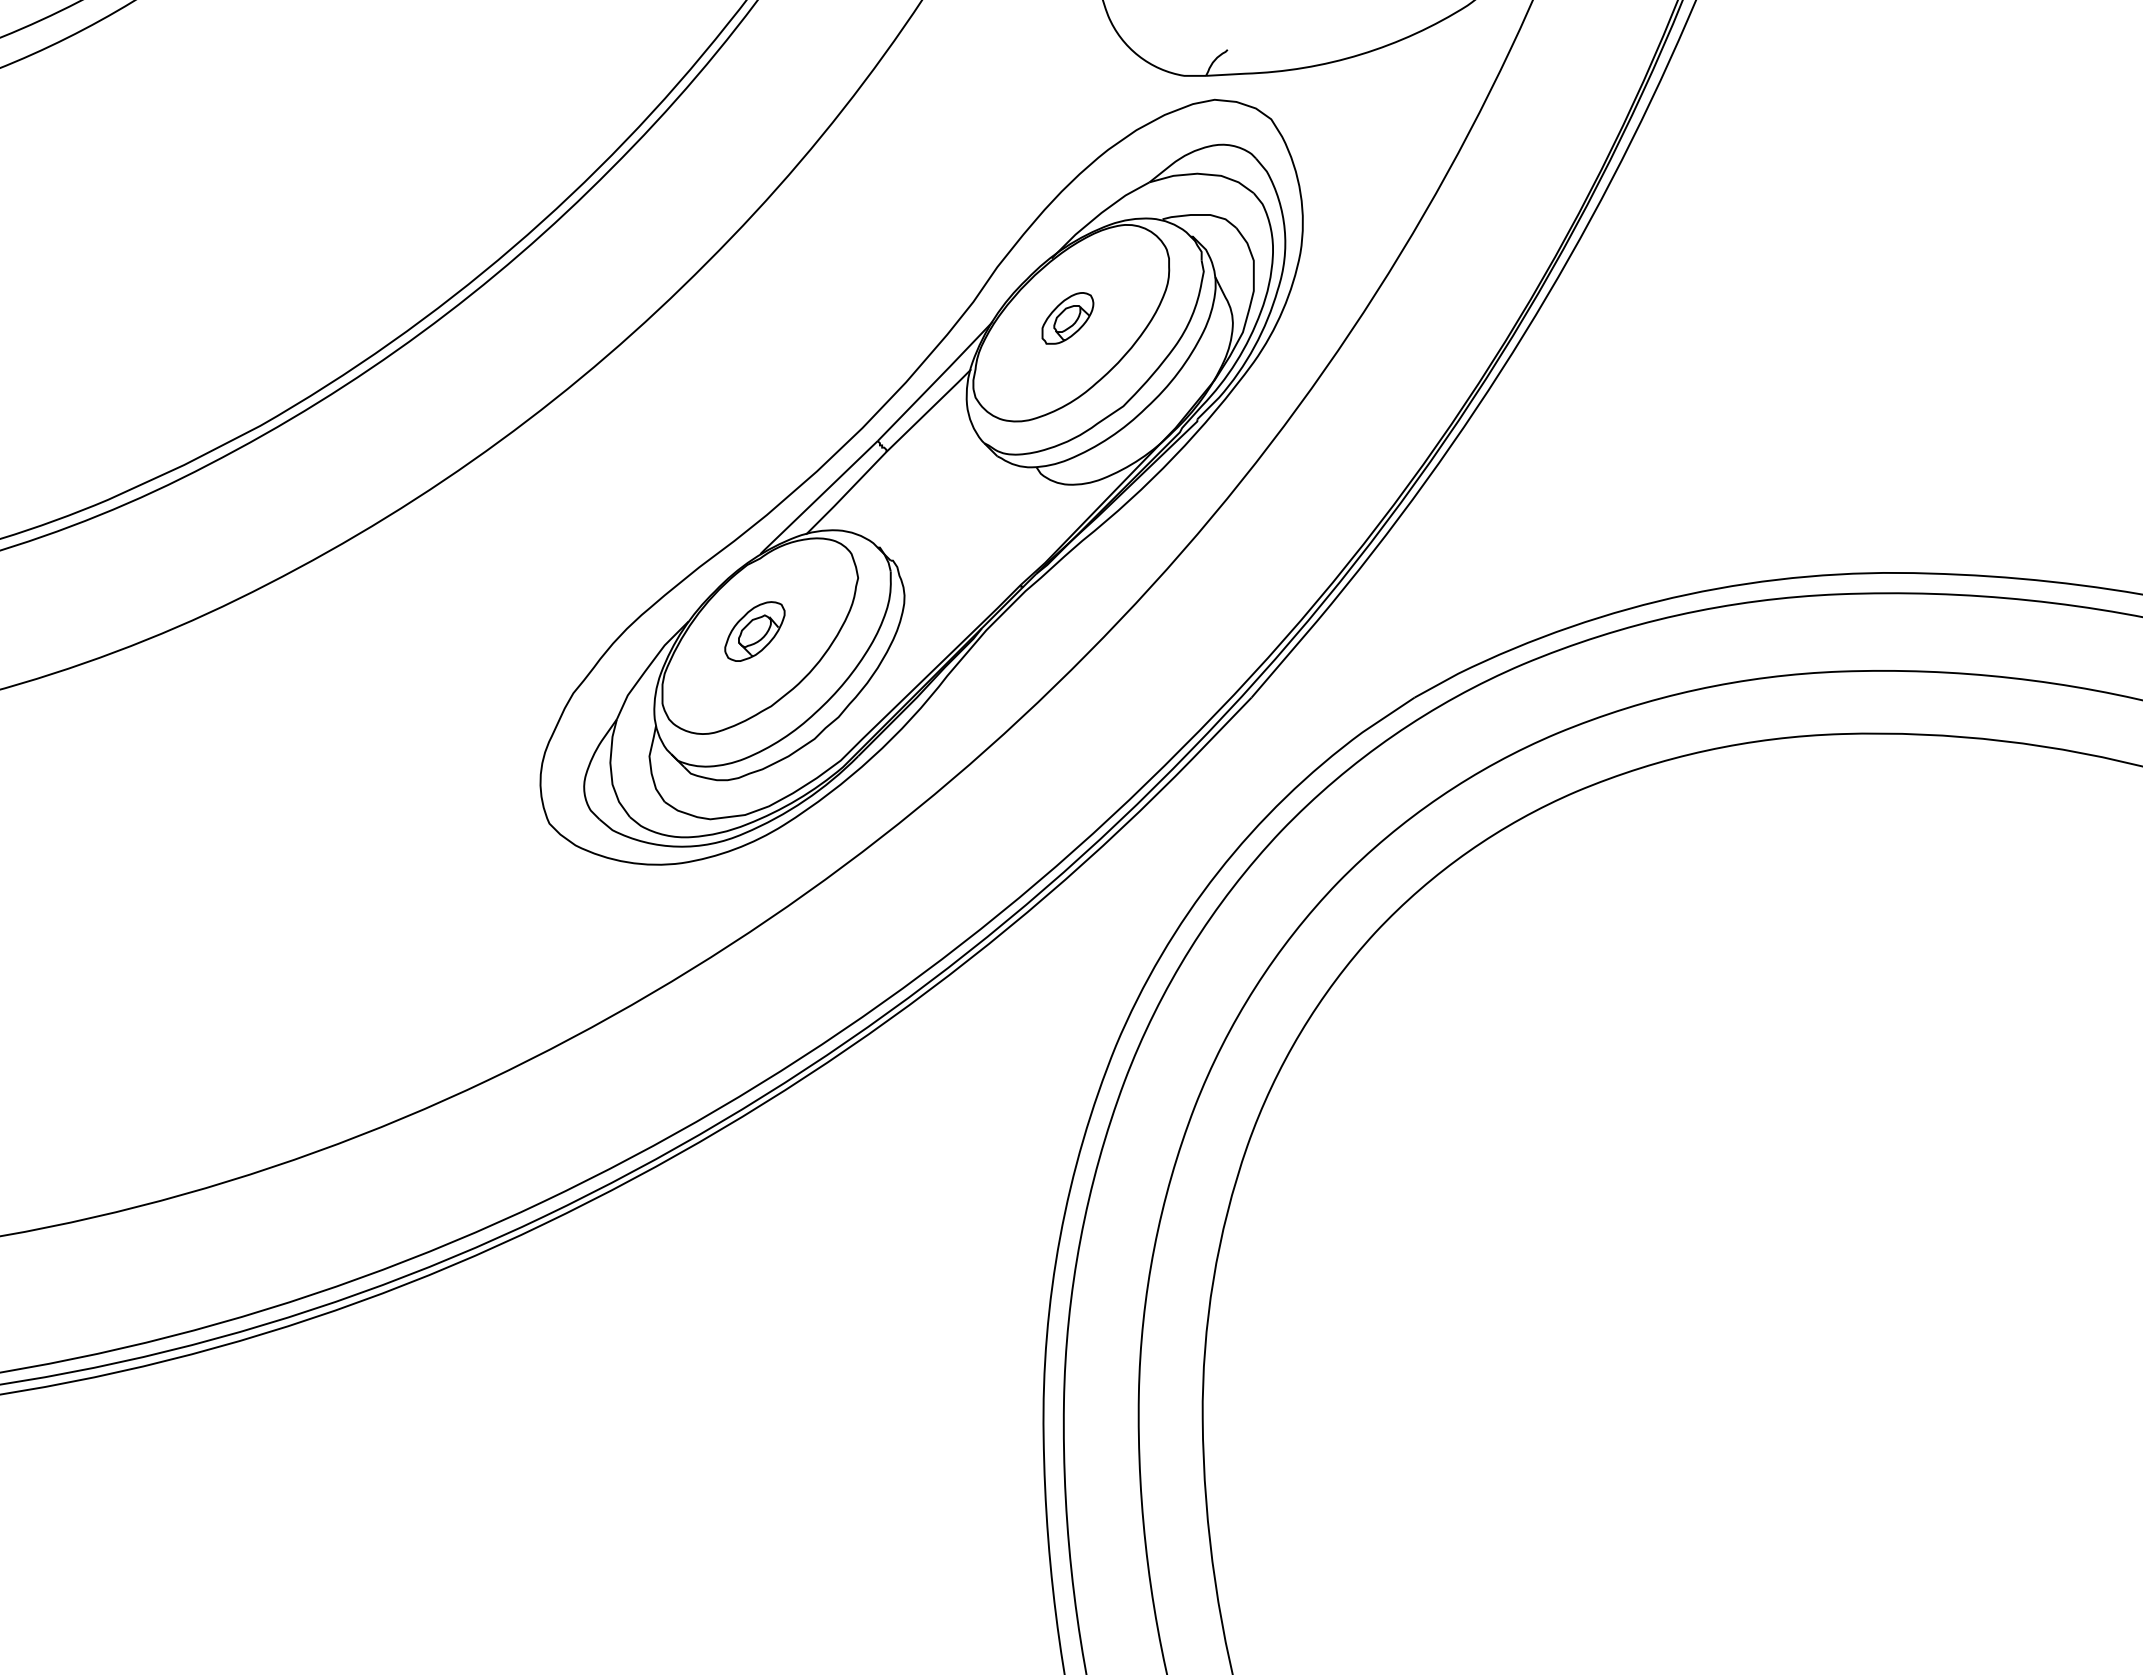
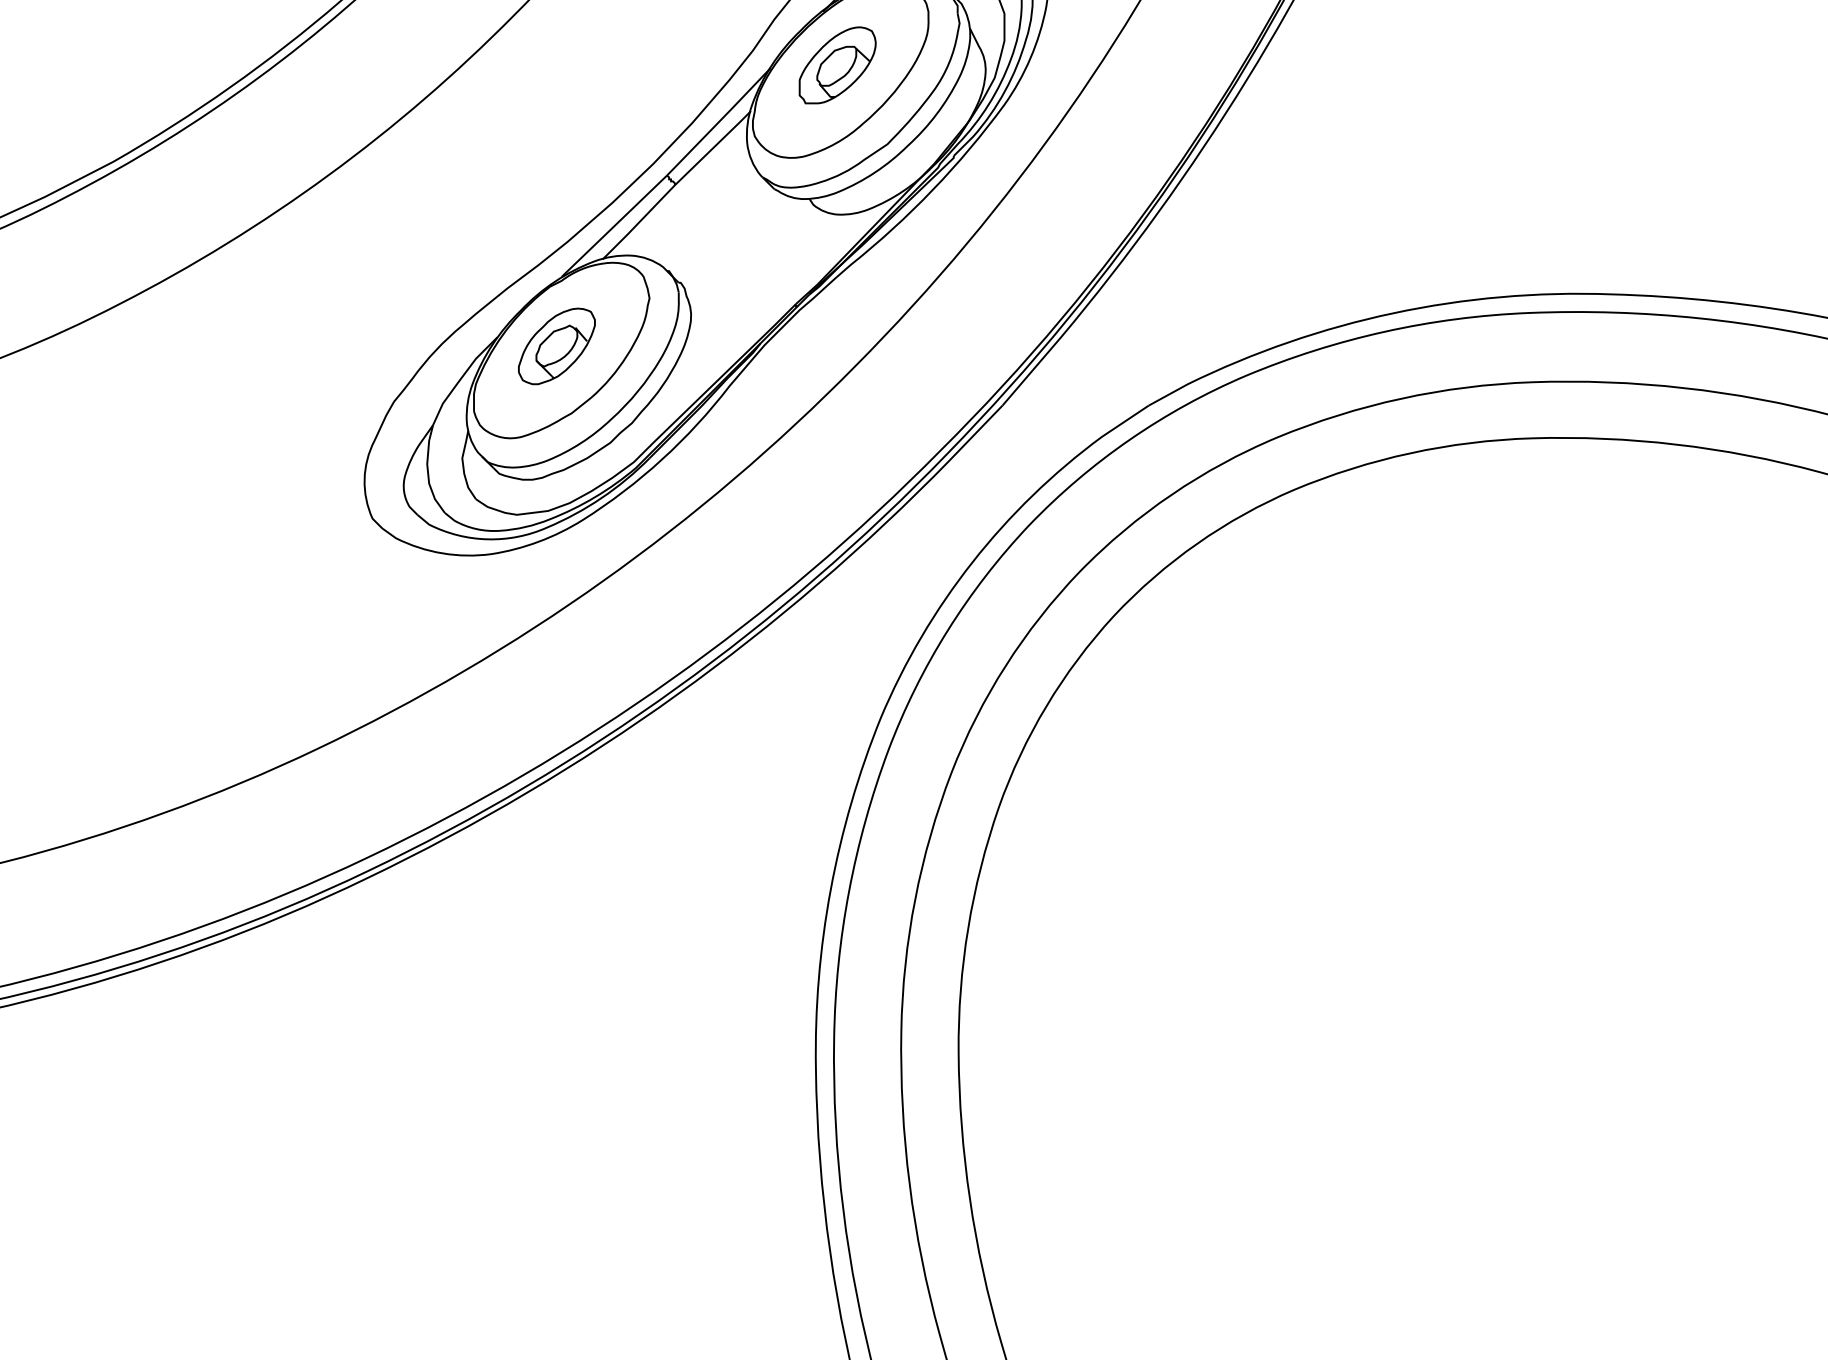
part: (1067, 318) -> (837, 65), size x1.67
part: (754, 631) -> (556, 346), size x1.43

